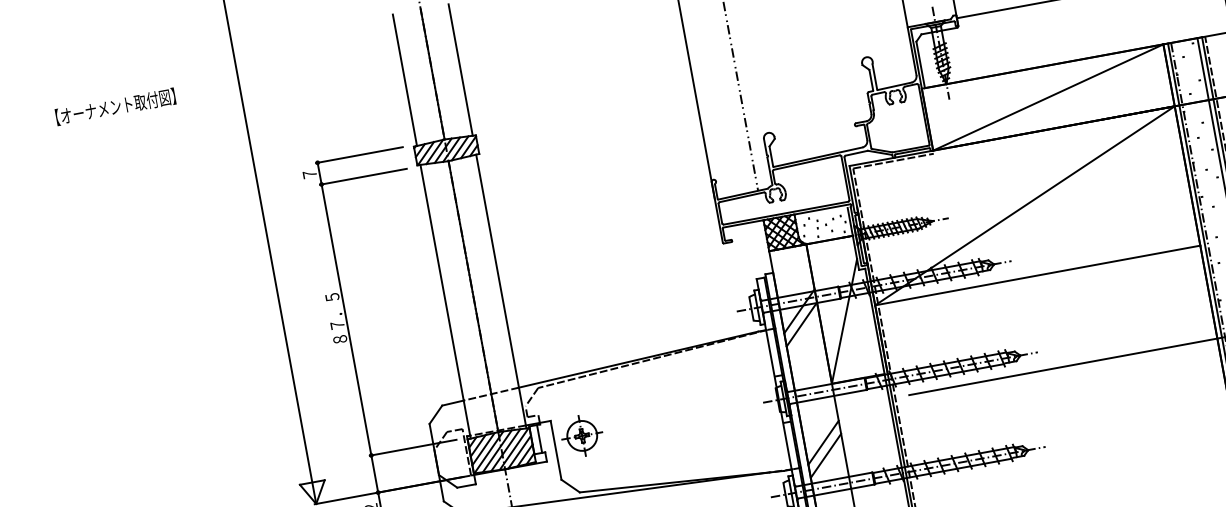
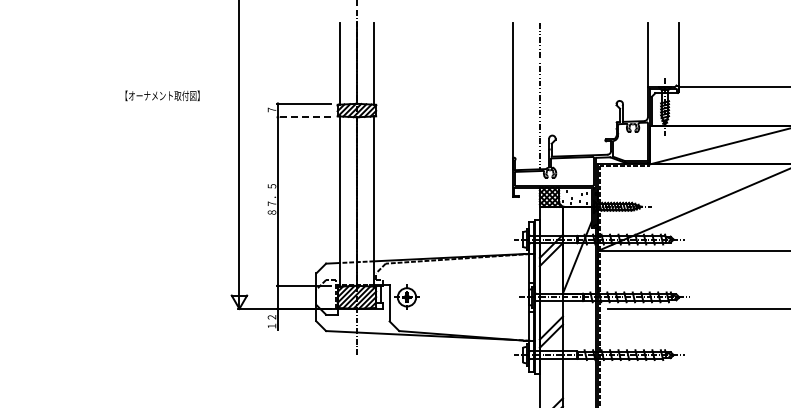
text: (115, 106) -> (162, 95), moved
line: (362, 177) -> (303, 117), solid -> dashed

